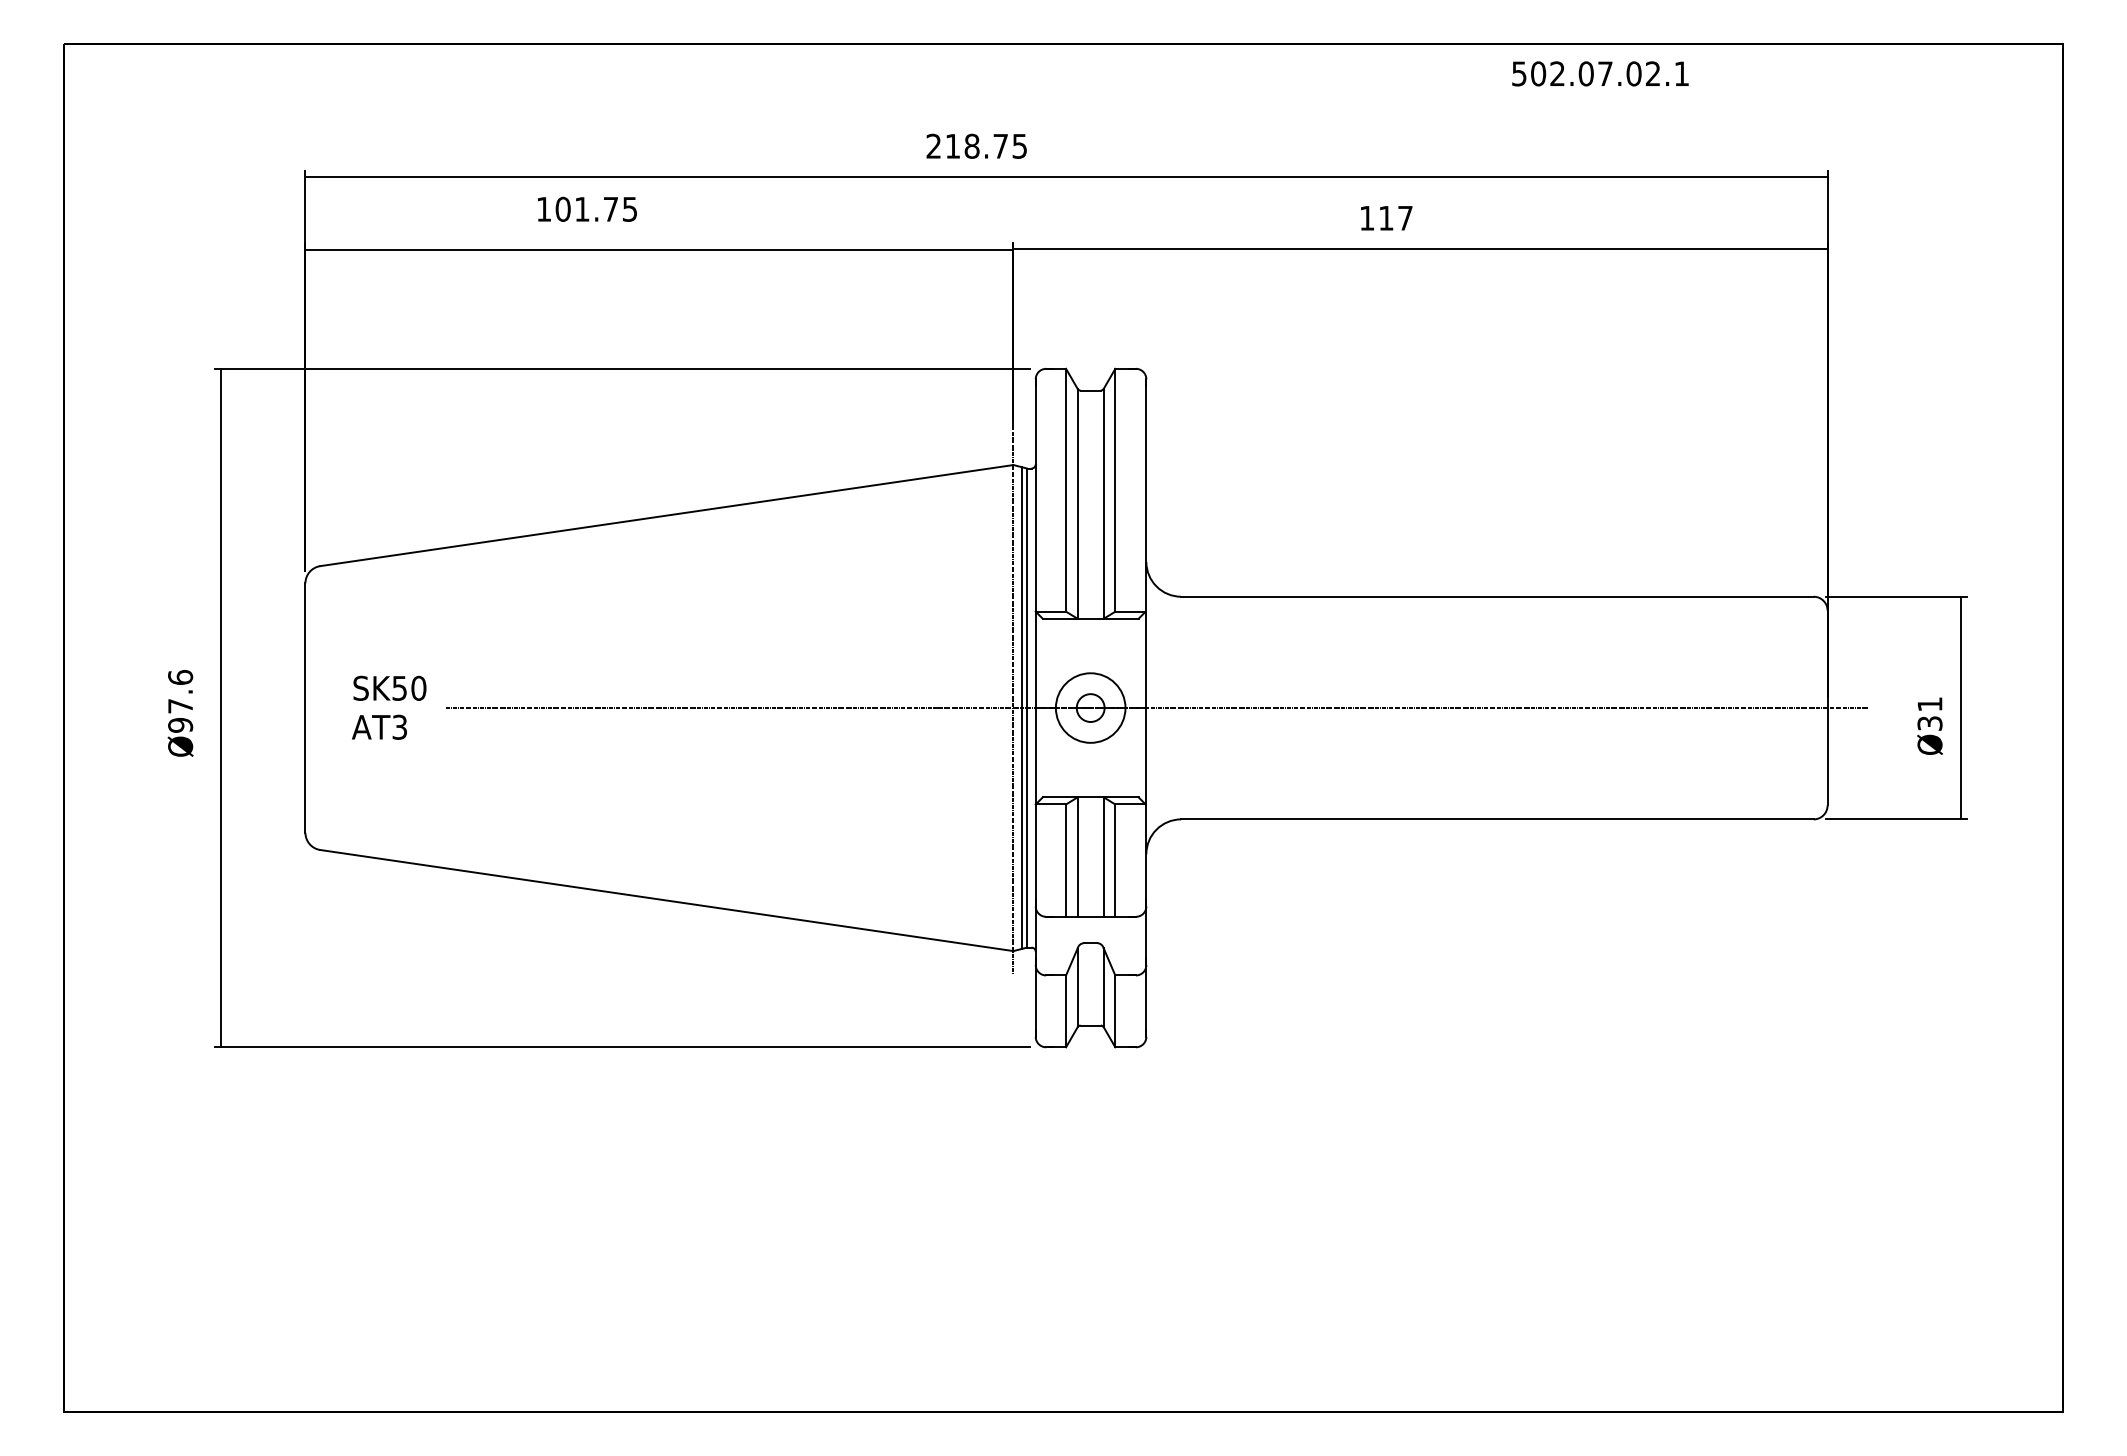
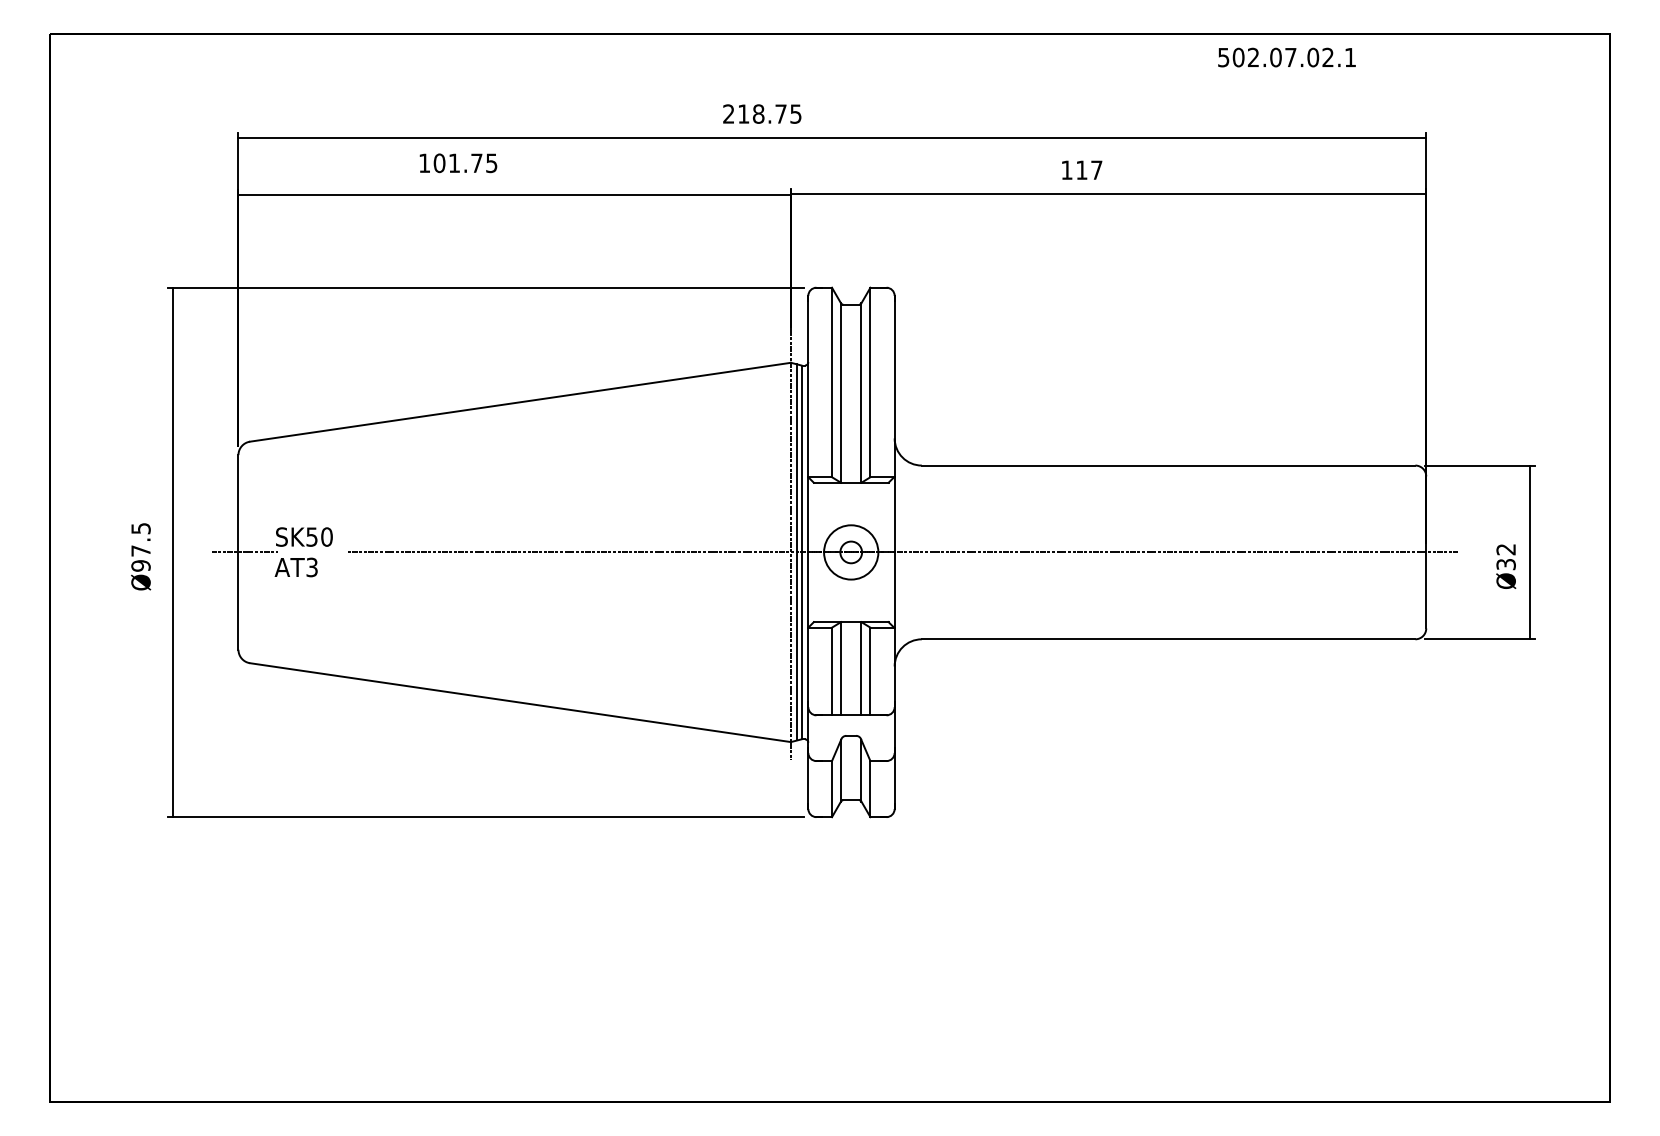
text: (1599, 73) -> (1286, 57), moved
text: (179, 677) -> (140, 528), Ø97.6 -> Ø97.5
text: (1929, 704) -> (1505, 549), Ø31 -> Ø32
line: (313, 708) -> (244, 552), added

